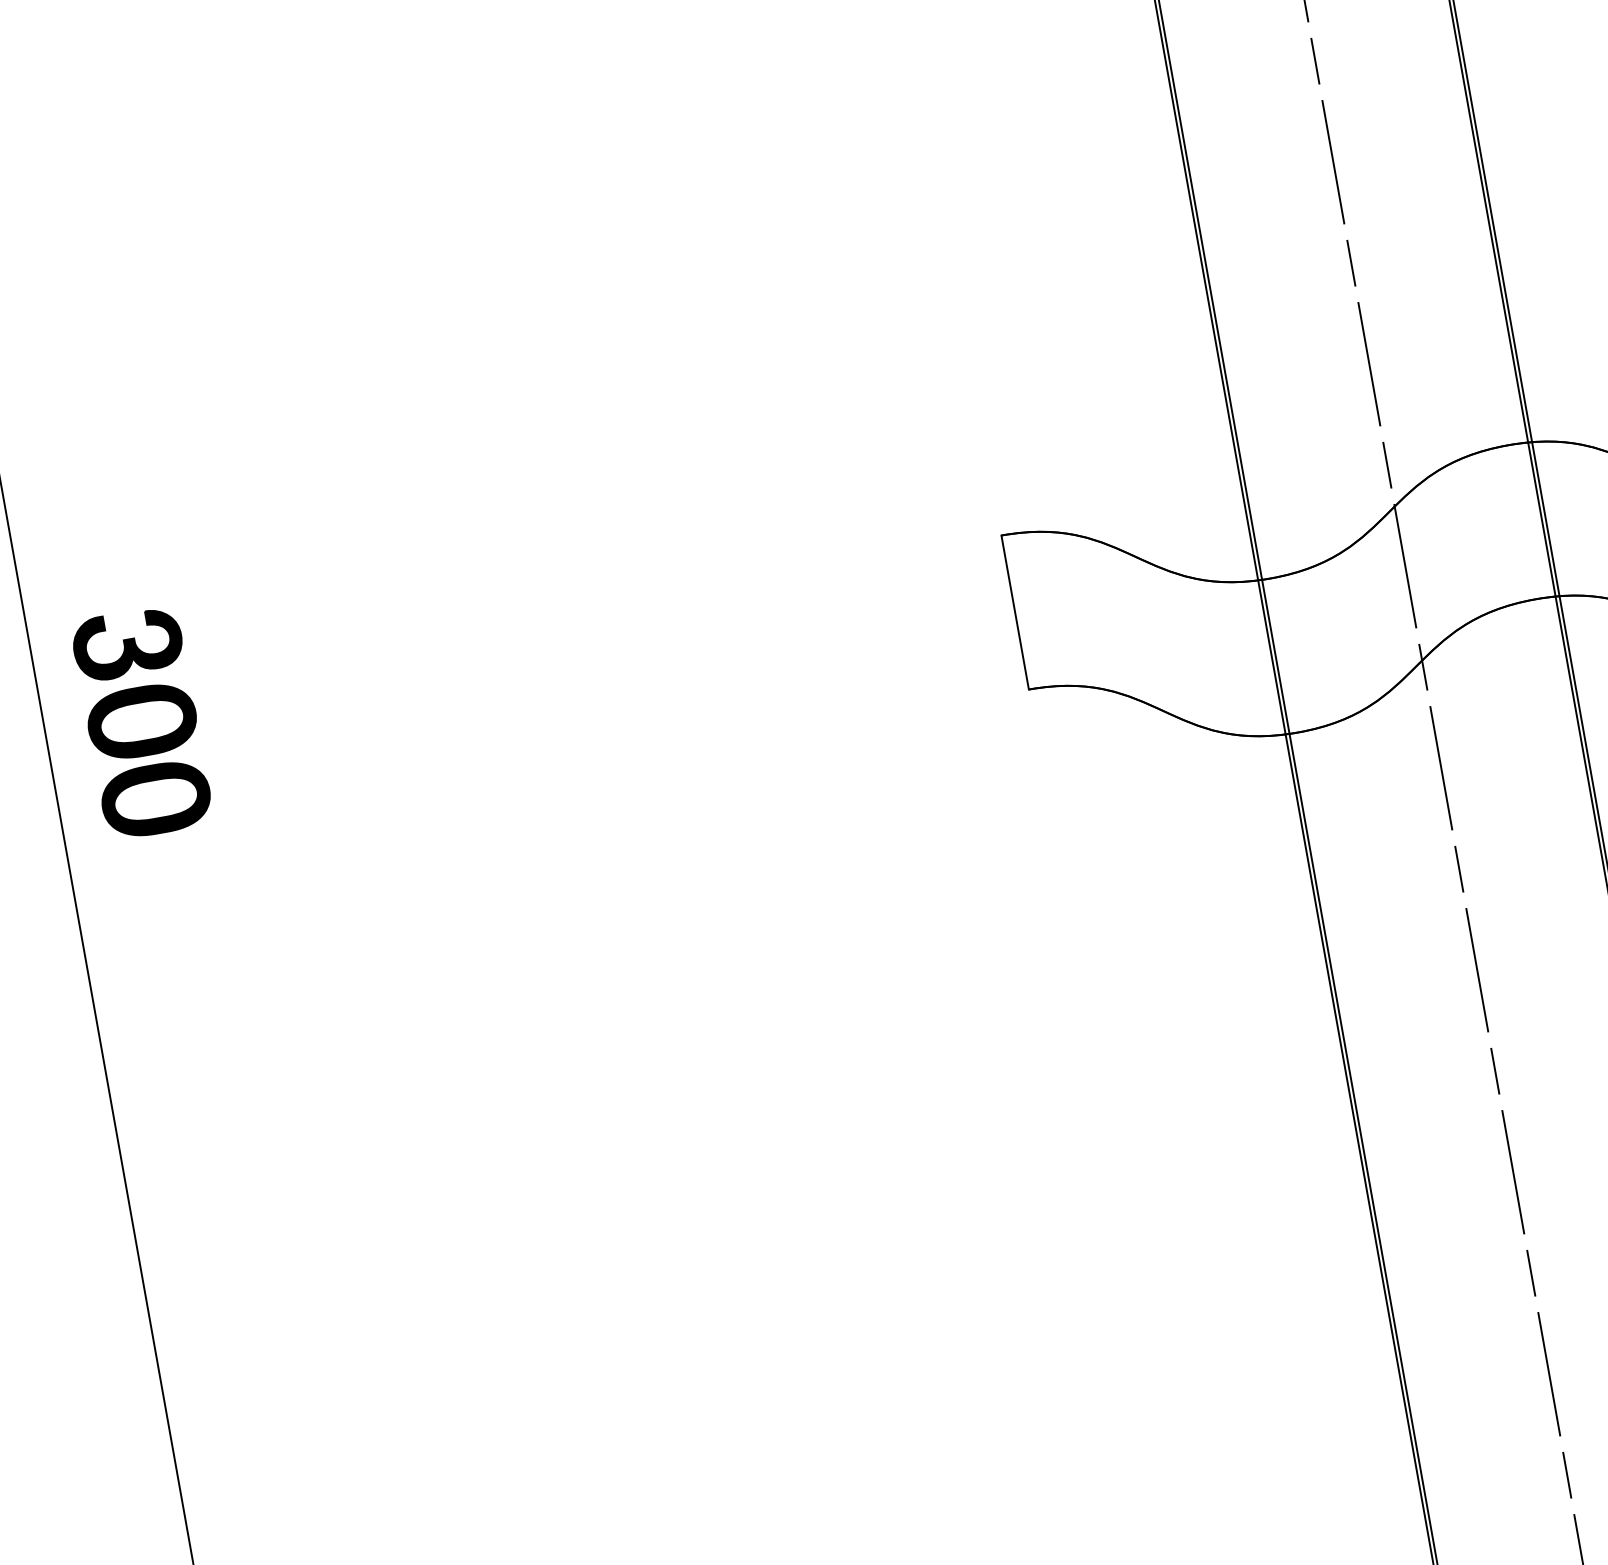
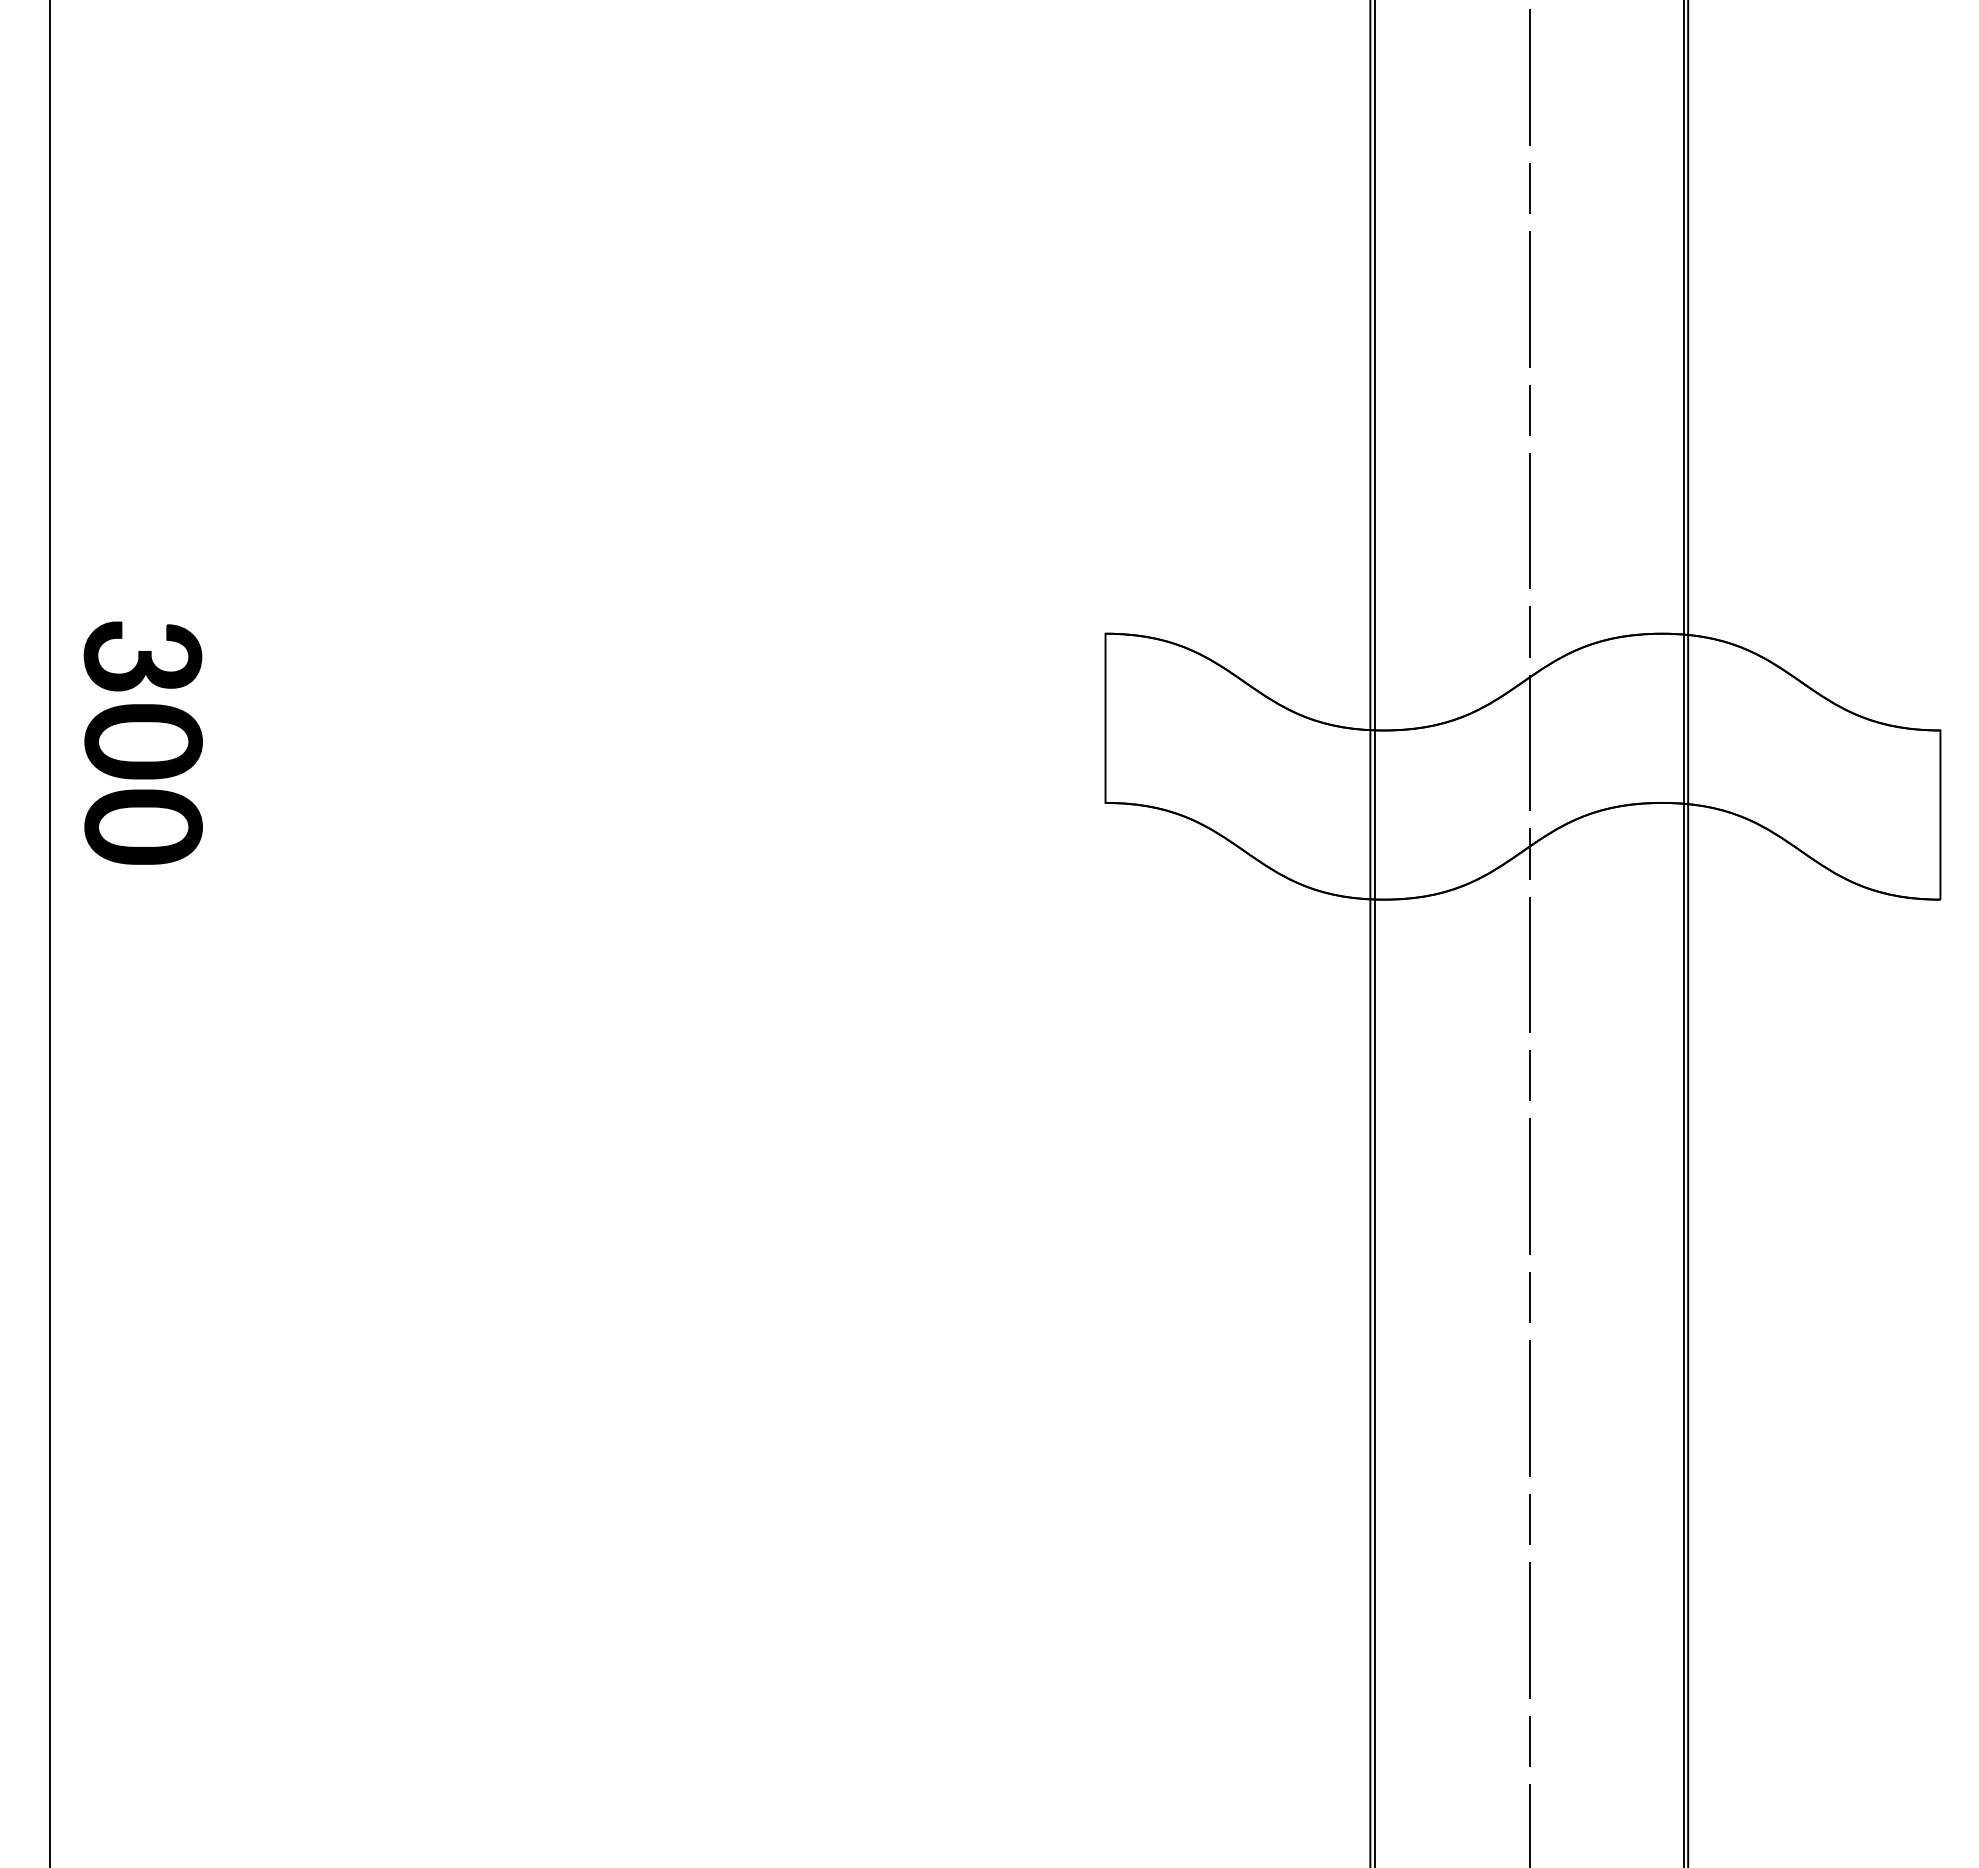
part: (141, 722) -> (142, 742), moved

